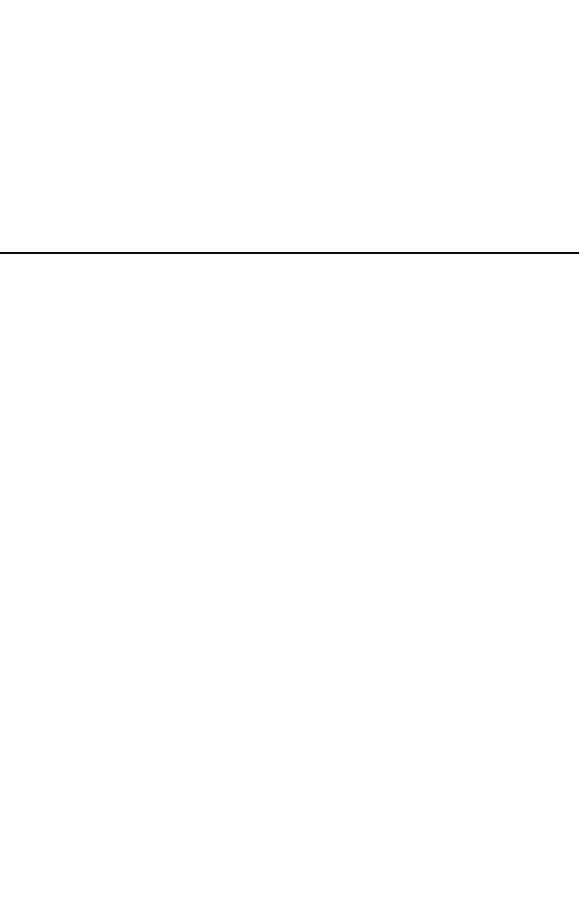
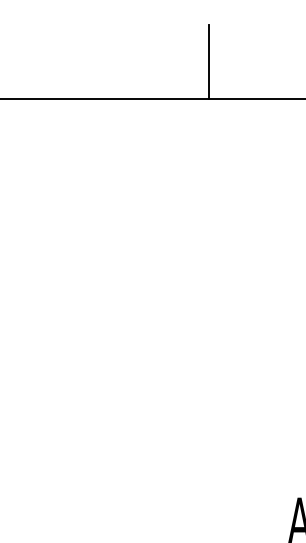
line: (349, 180) -> (208, 61), added

